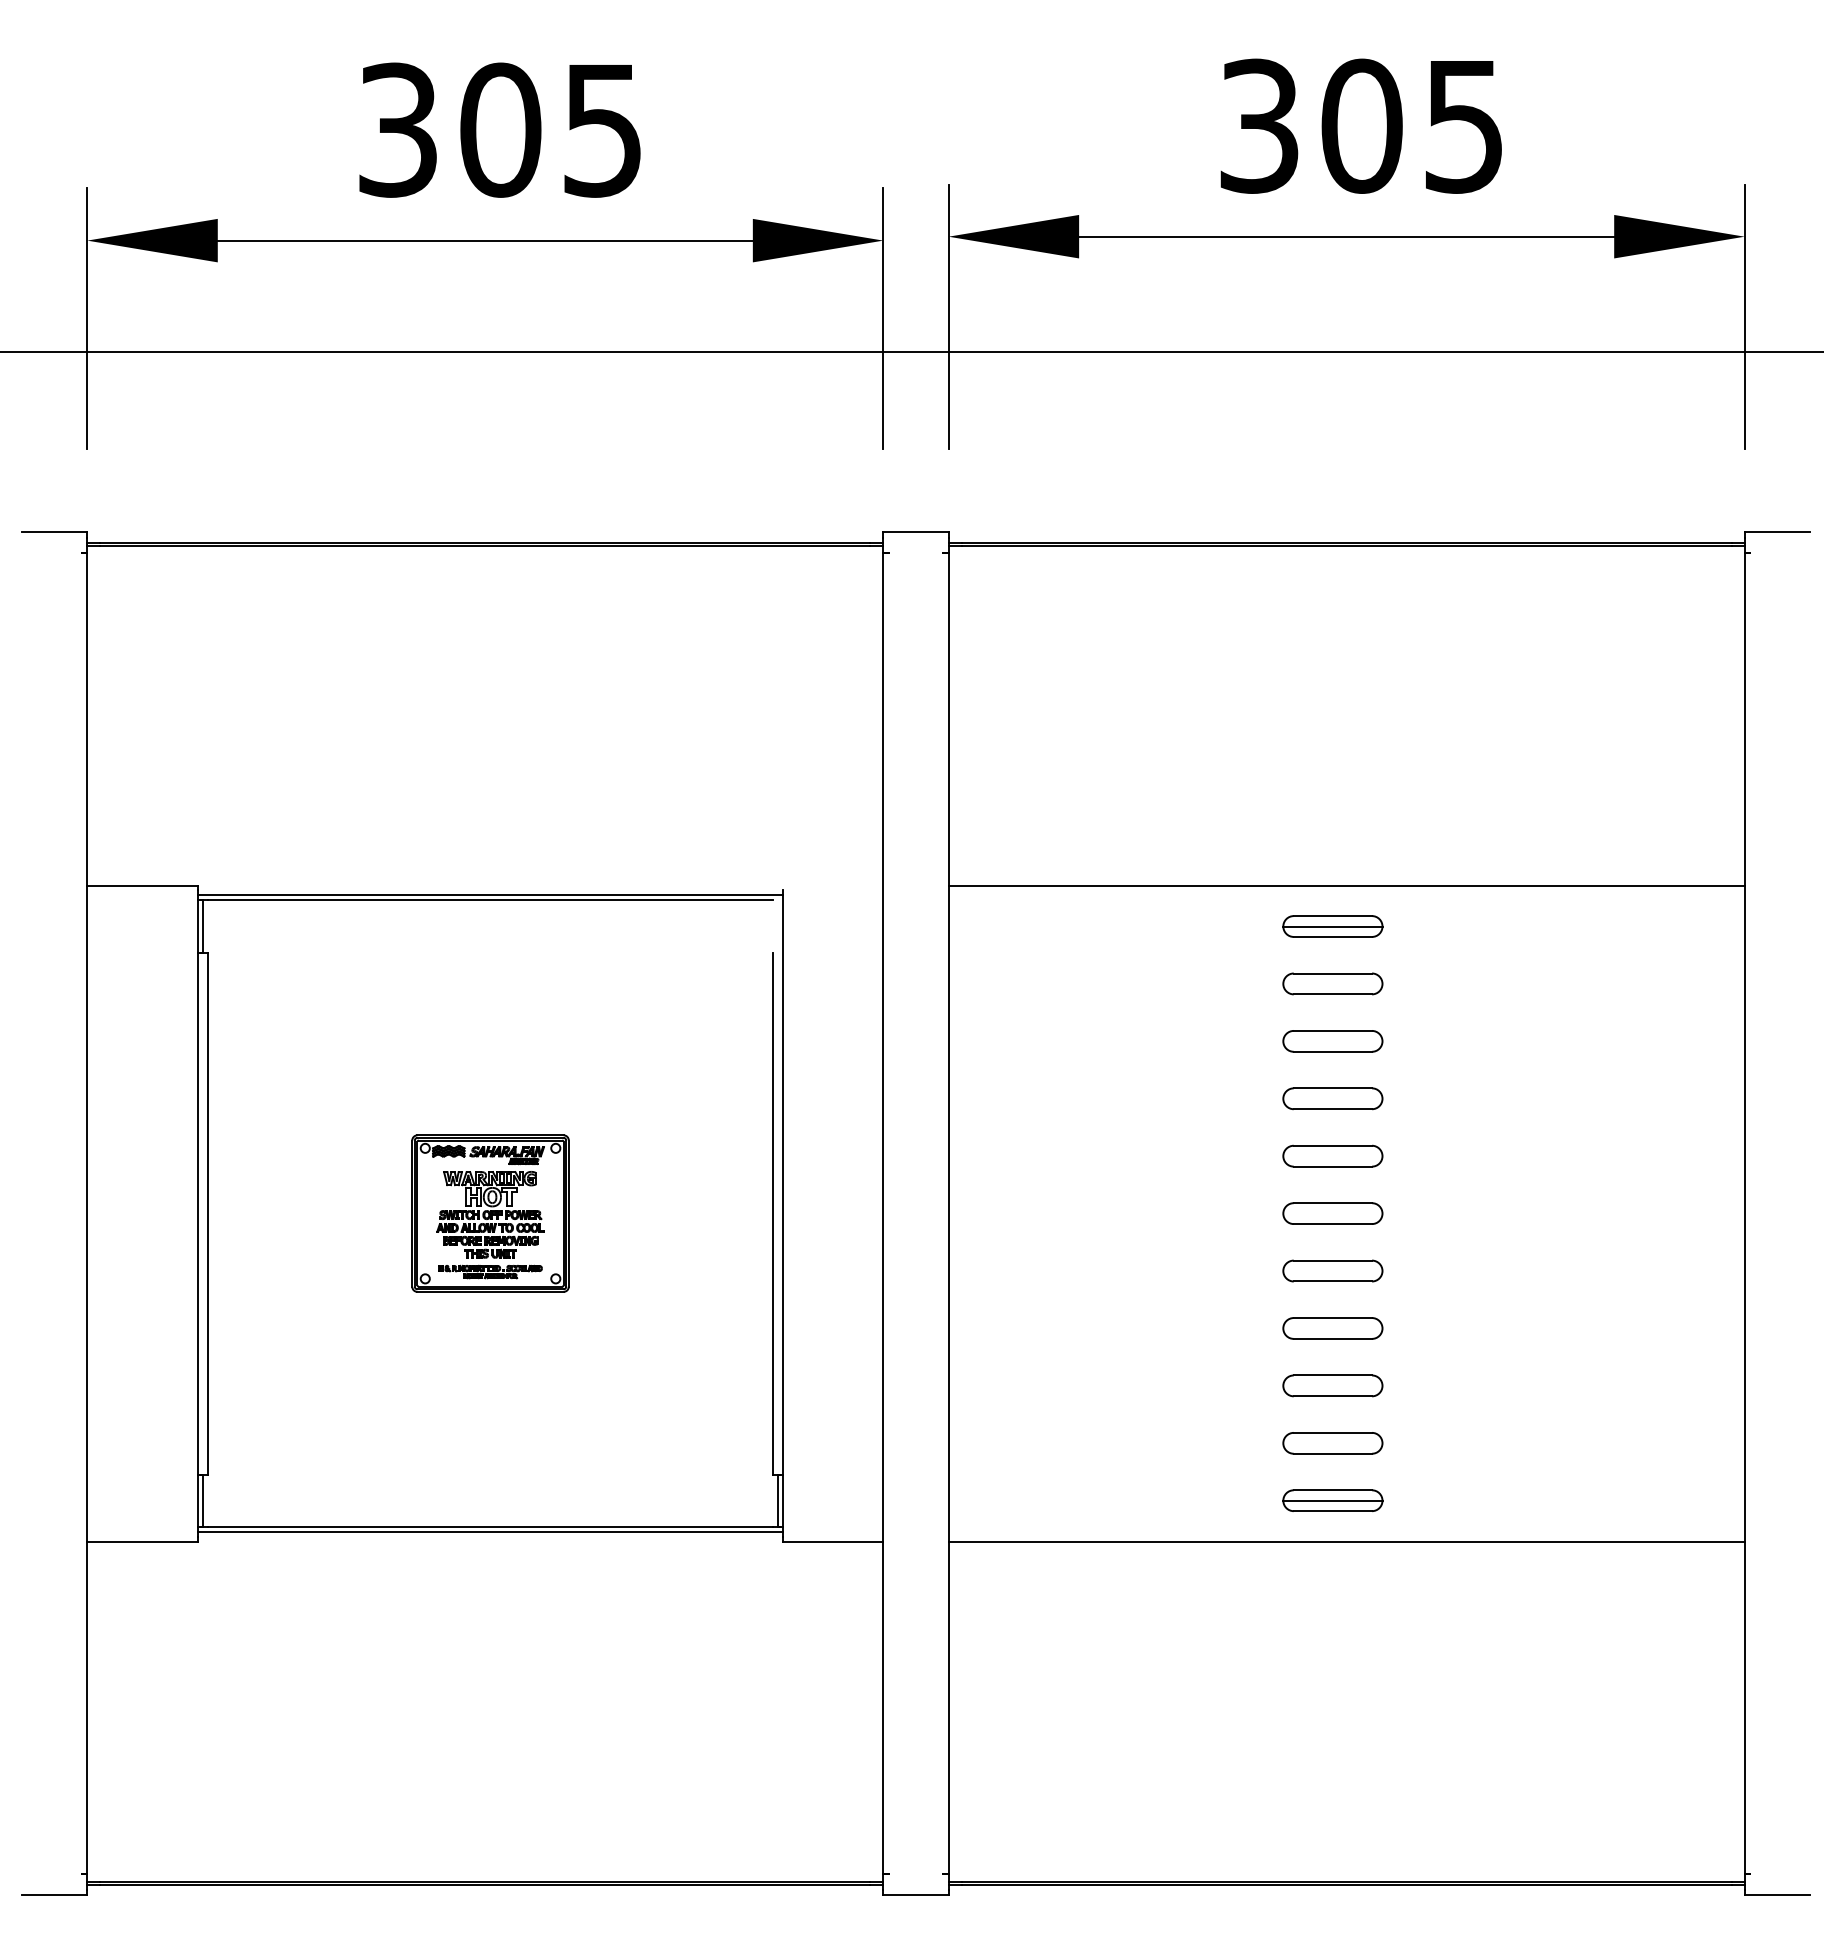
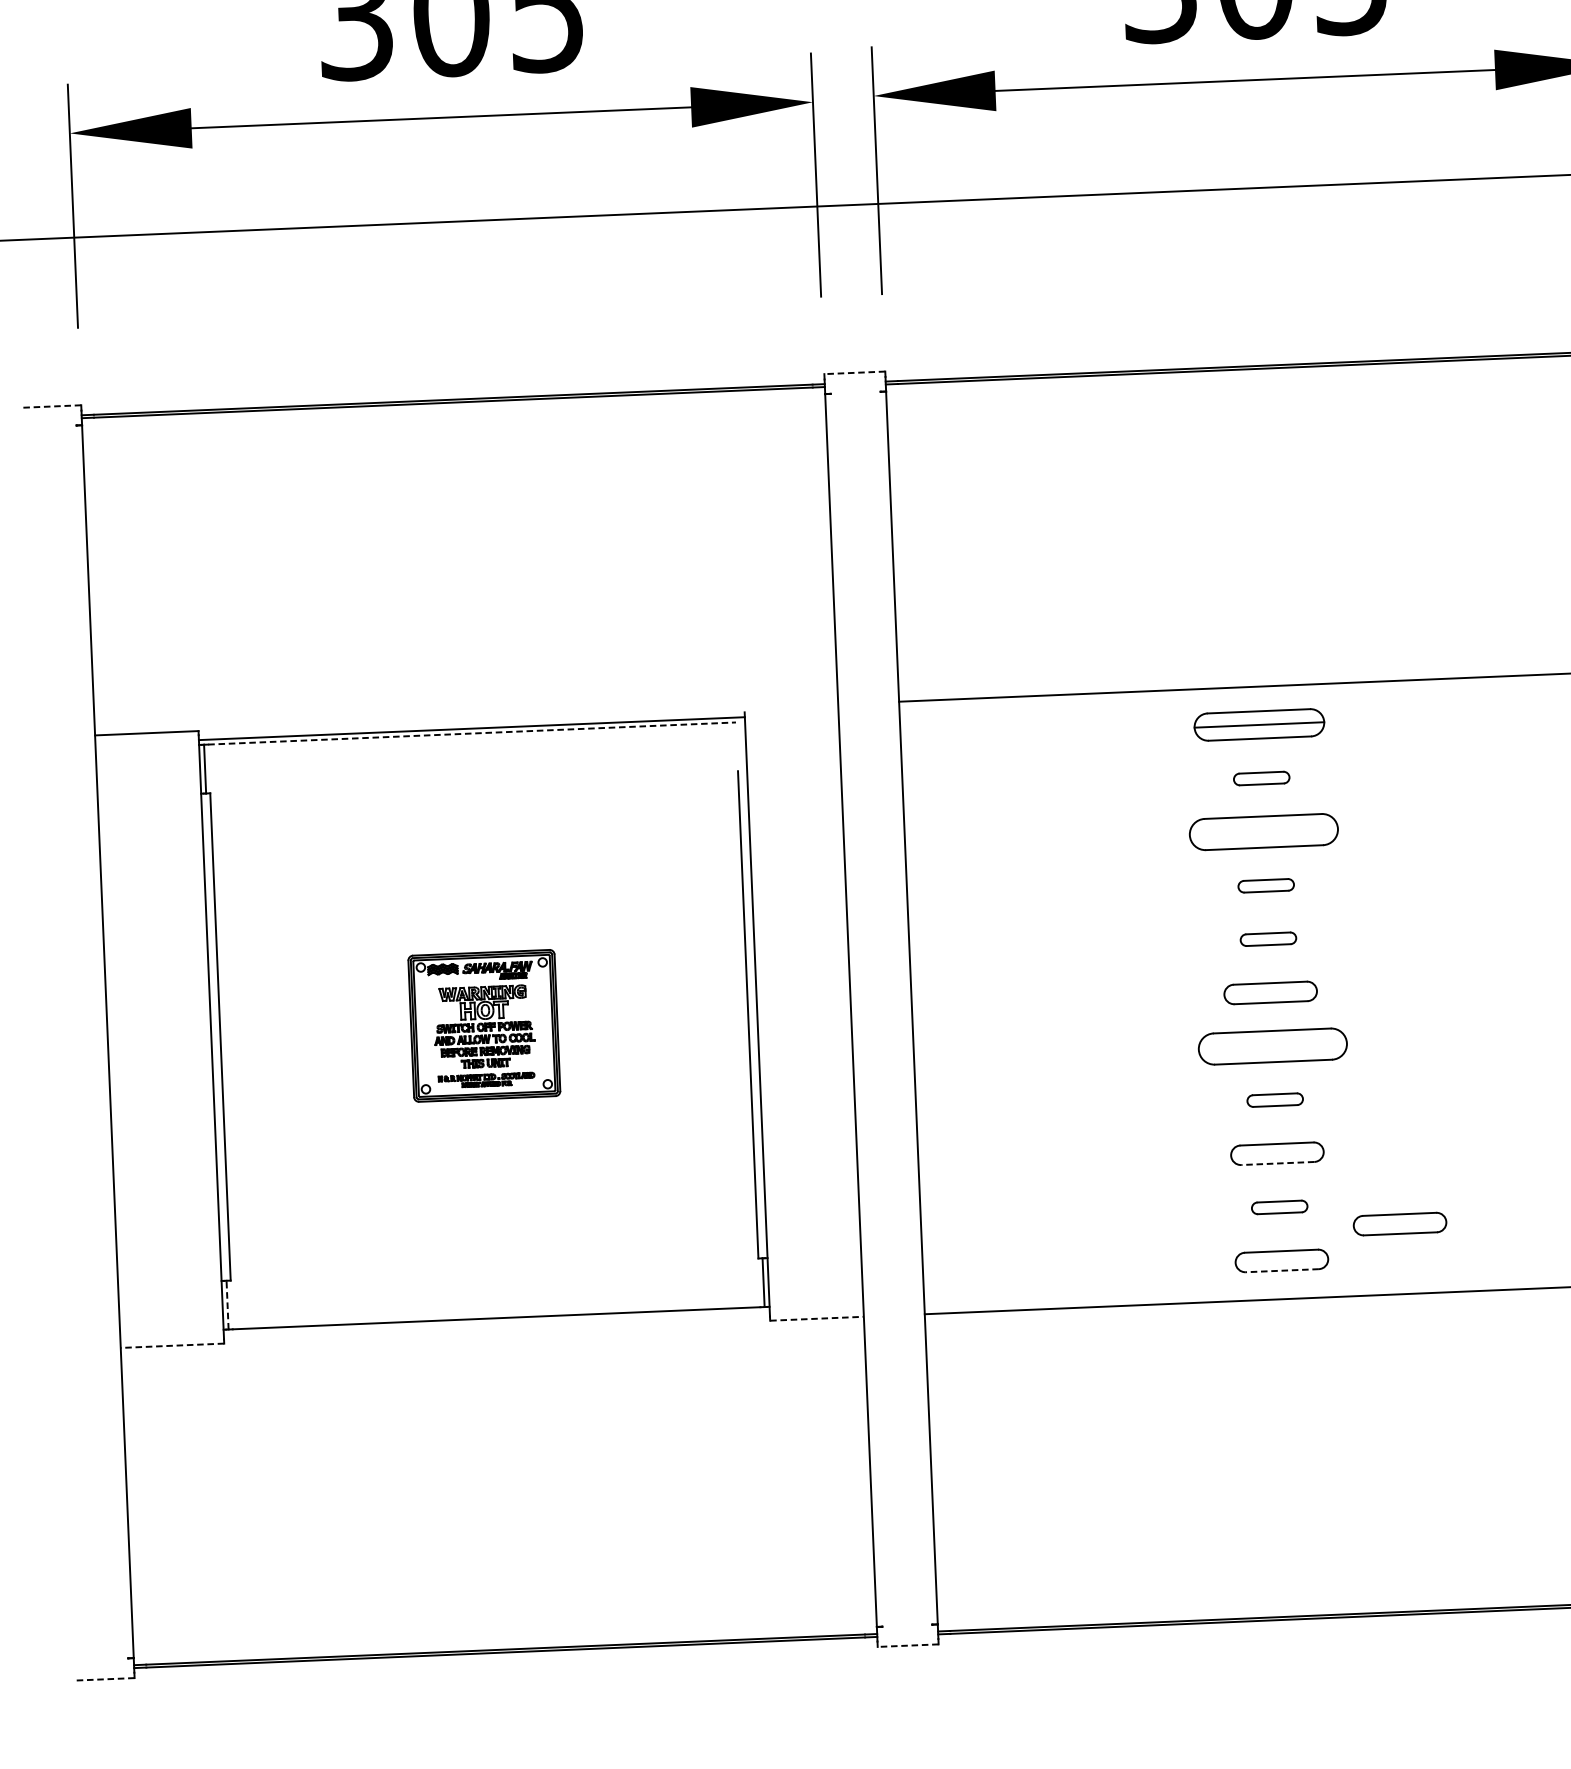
line: (54, 531) -> (50, 406), solid -> dashed
line: (915, 531) -> (854, 372), solid -> dashed
line: (490, 900) -> (472, 733), solid -> dashed
part: (1332, 926) -> (1259, 724), size x1.4
part: (1332, 983) -> (1261, 778), size x0.6
part: (1332, 1041) -> (1263, 832), size x1.6
part: (1332, 1098) -> (1265, 885), size x0.6
part: (1332, 1155) -> (1268, 938), size x0.6
part: (1332, 1270) -> (1272, 1046), size x1.6
part: (1332, 1328) -> (1274, 1100), size x0.6
line: (1332, 1396) -> (1277, 1163), solid -> dashed
part: (1332, 1443) -> (1279, 1207), size x0.6
part: (1460, 1466) -> (1399, 1224), added
line: (203, 1500) -> (227, 1304), solid -> dashed
line: (1332, 1500) -> (1281, 1260), removed
line: (1332, 1511) -> (1281, 1271), solid -> dashed
line: (490, 1532) -> (496, 1323), removed
line: (142, 1541) -> (172, 1345), solid -> dashed
line: (833, 1541) -> (817, 1318), solid -> dashed
line: (54, 1895) -> (103, 1679), solid -> dashed
line: (915, 1895) -> (907, 1645), solid -> dashed

